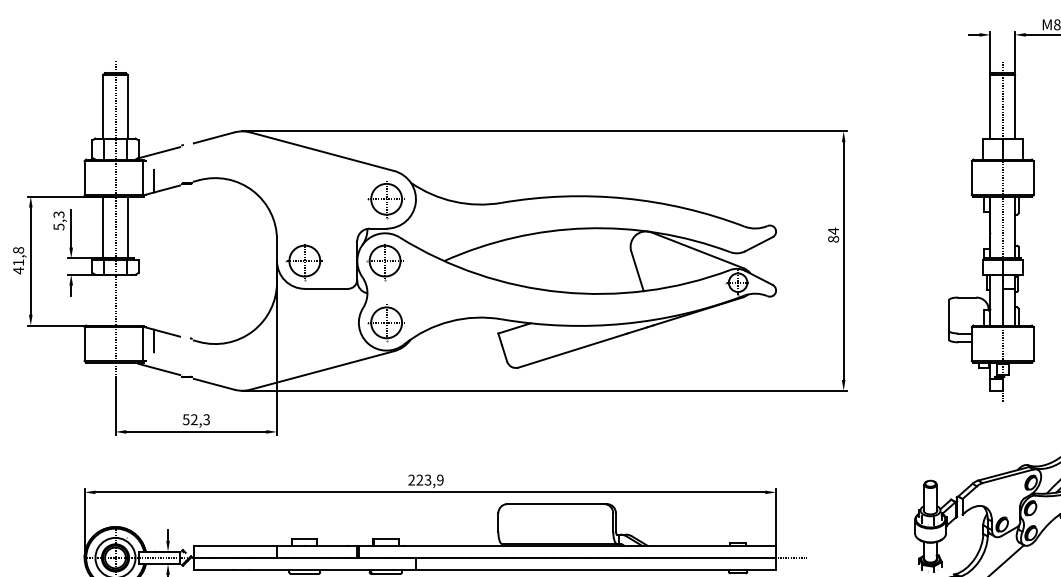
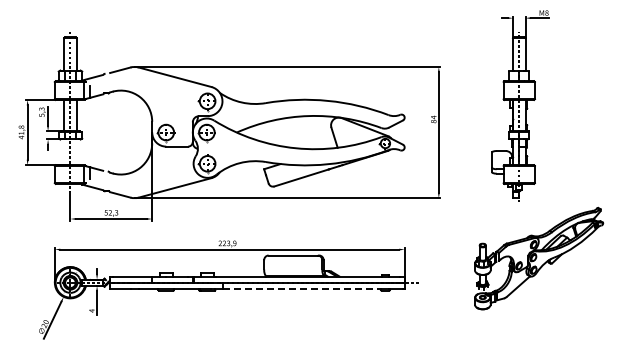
line: (574, 571) -> (302, 289), solid -> dashed

